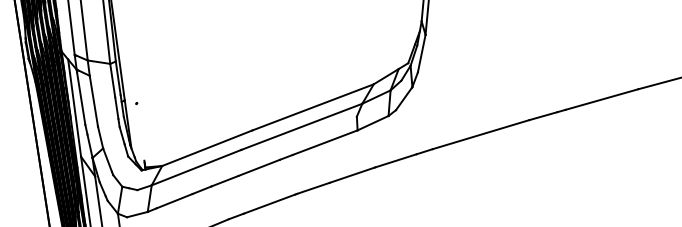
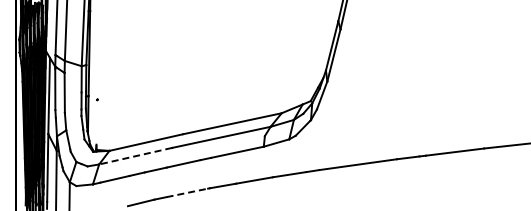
line: (196, 168) -> (135, 156), solid -> dashed
line: (269, 203) -> (187, 192), solid -> dashed

